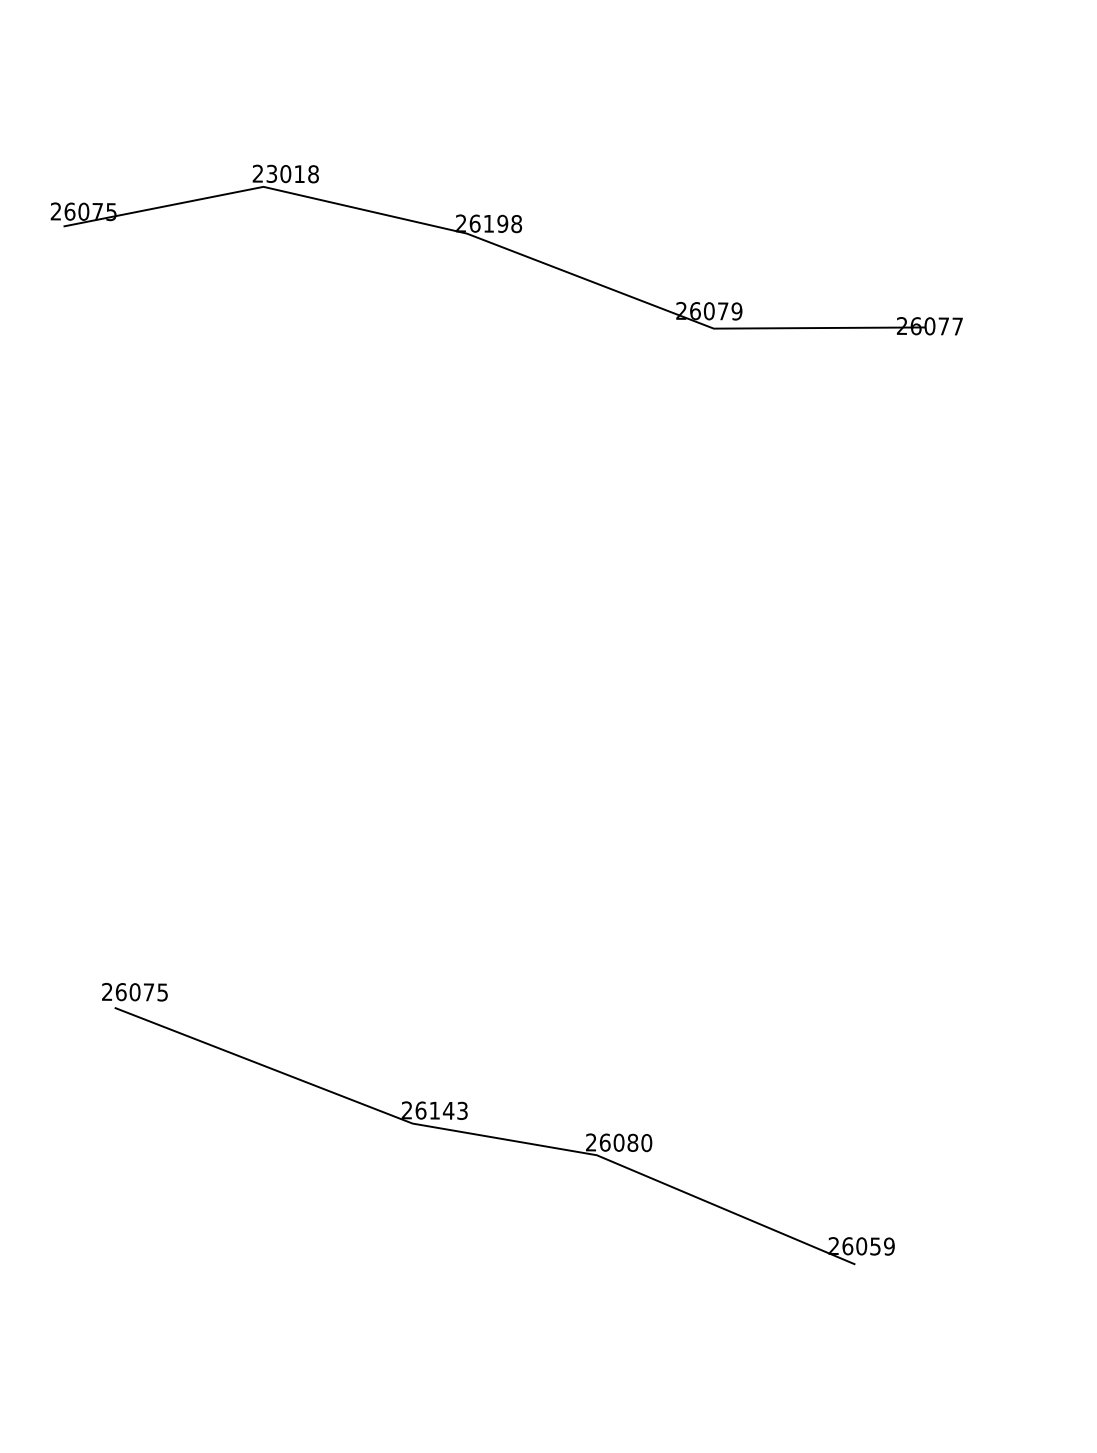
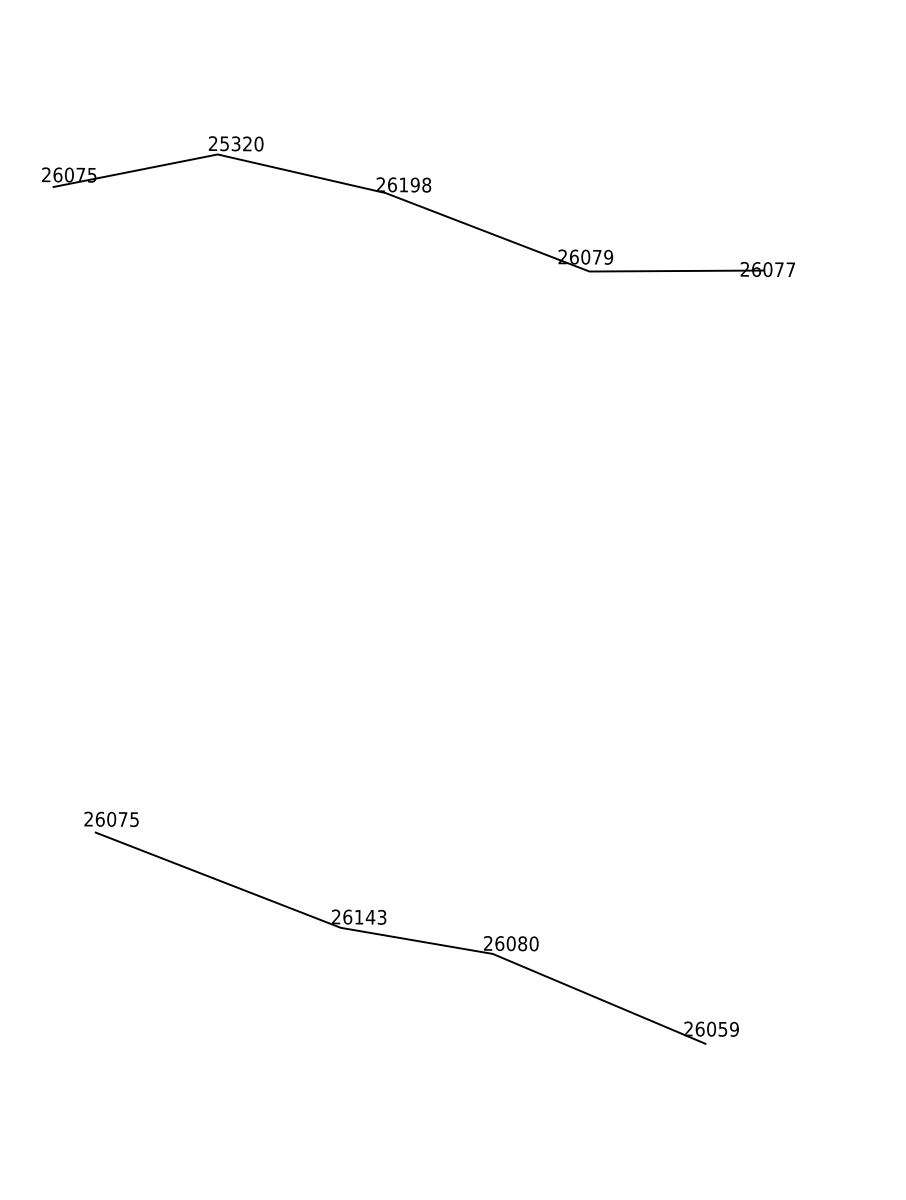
text: (292, 173) -> (241, 143), 23018 -> 25320

